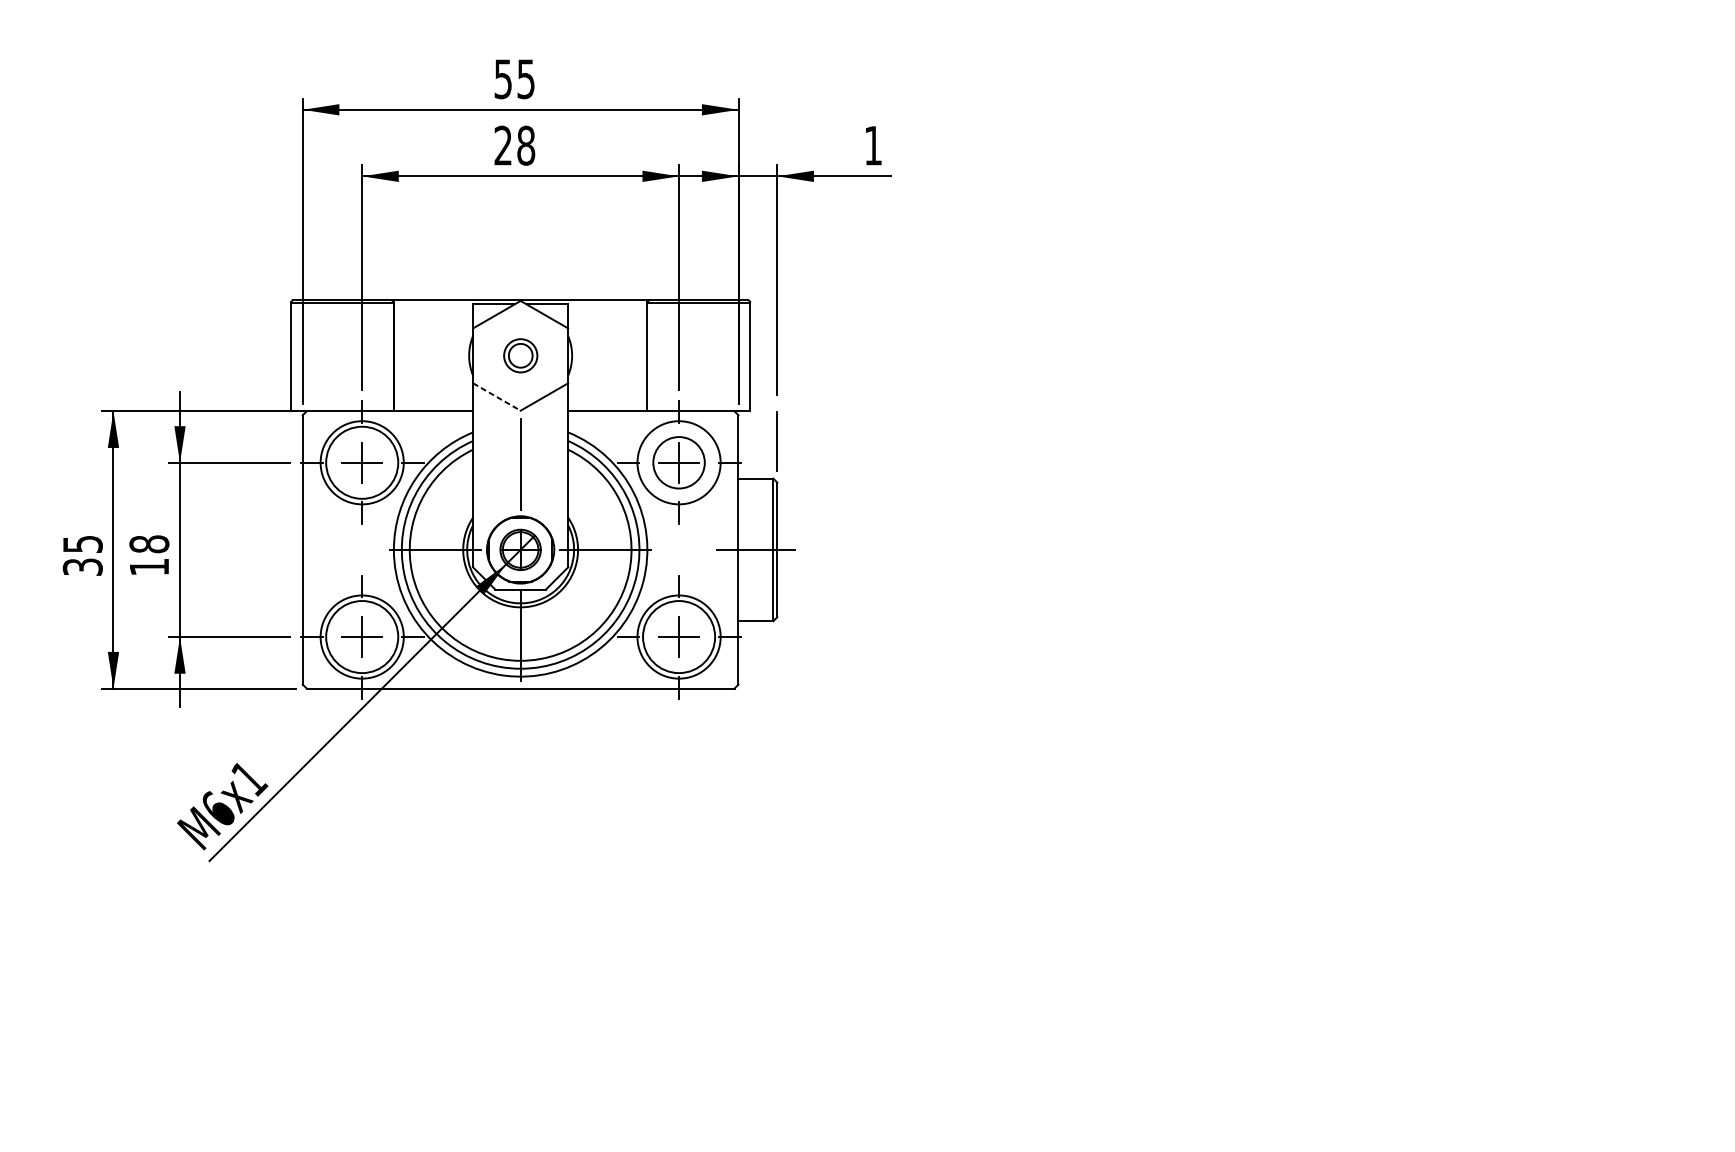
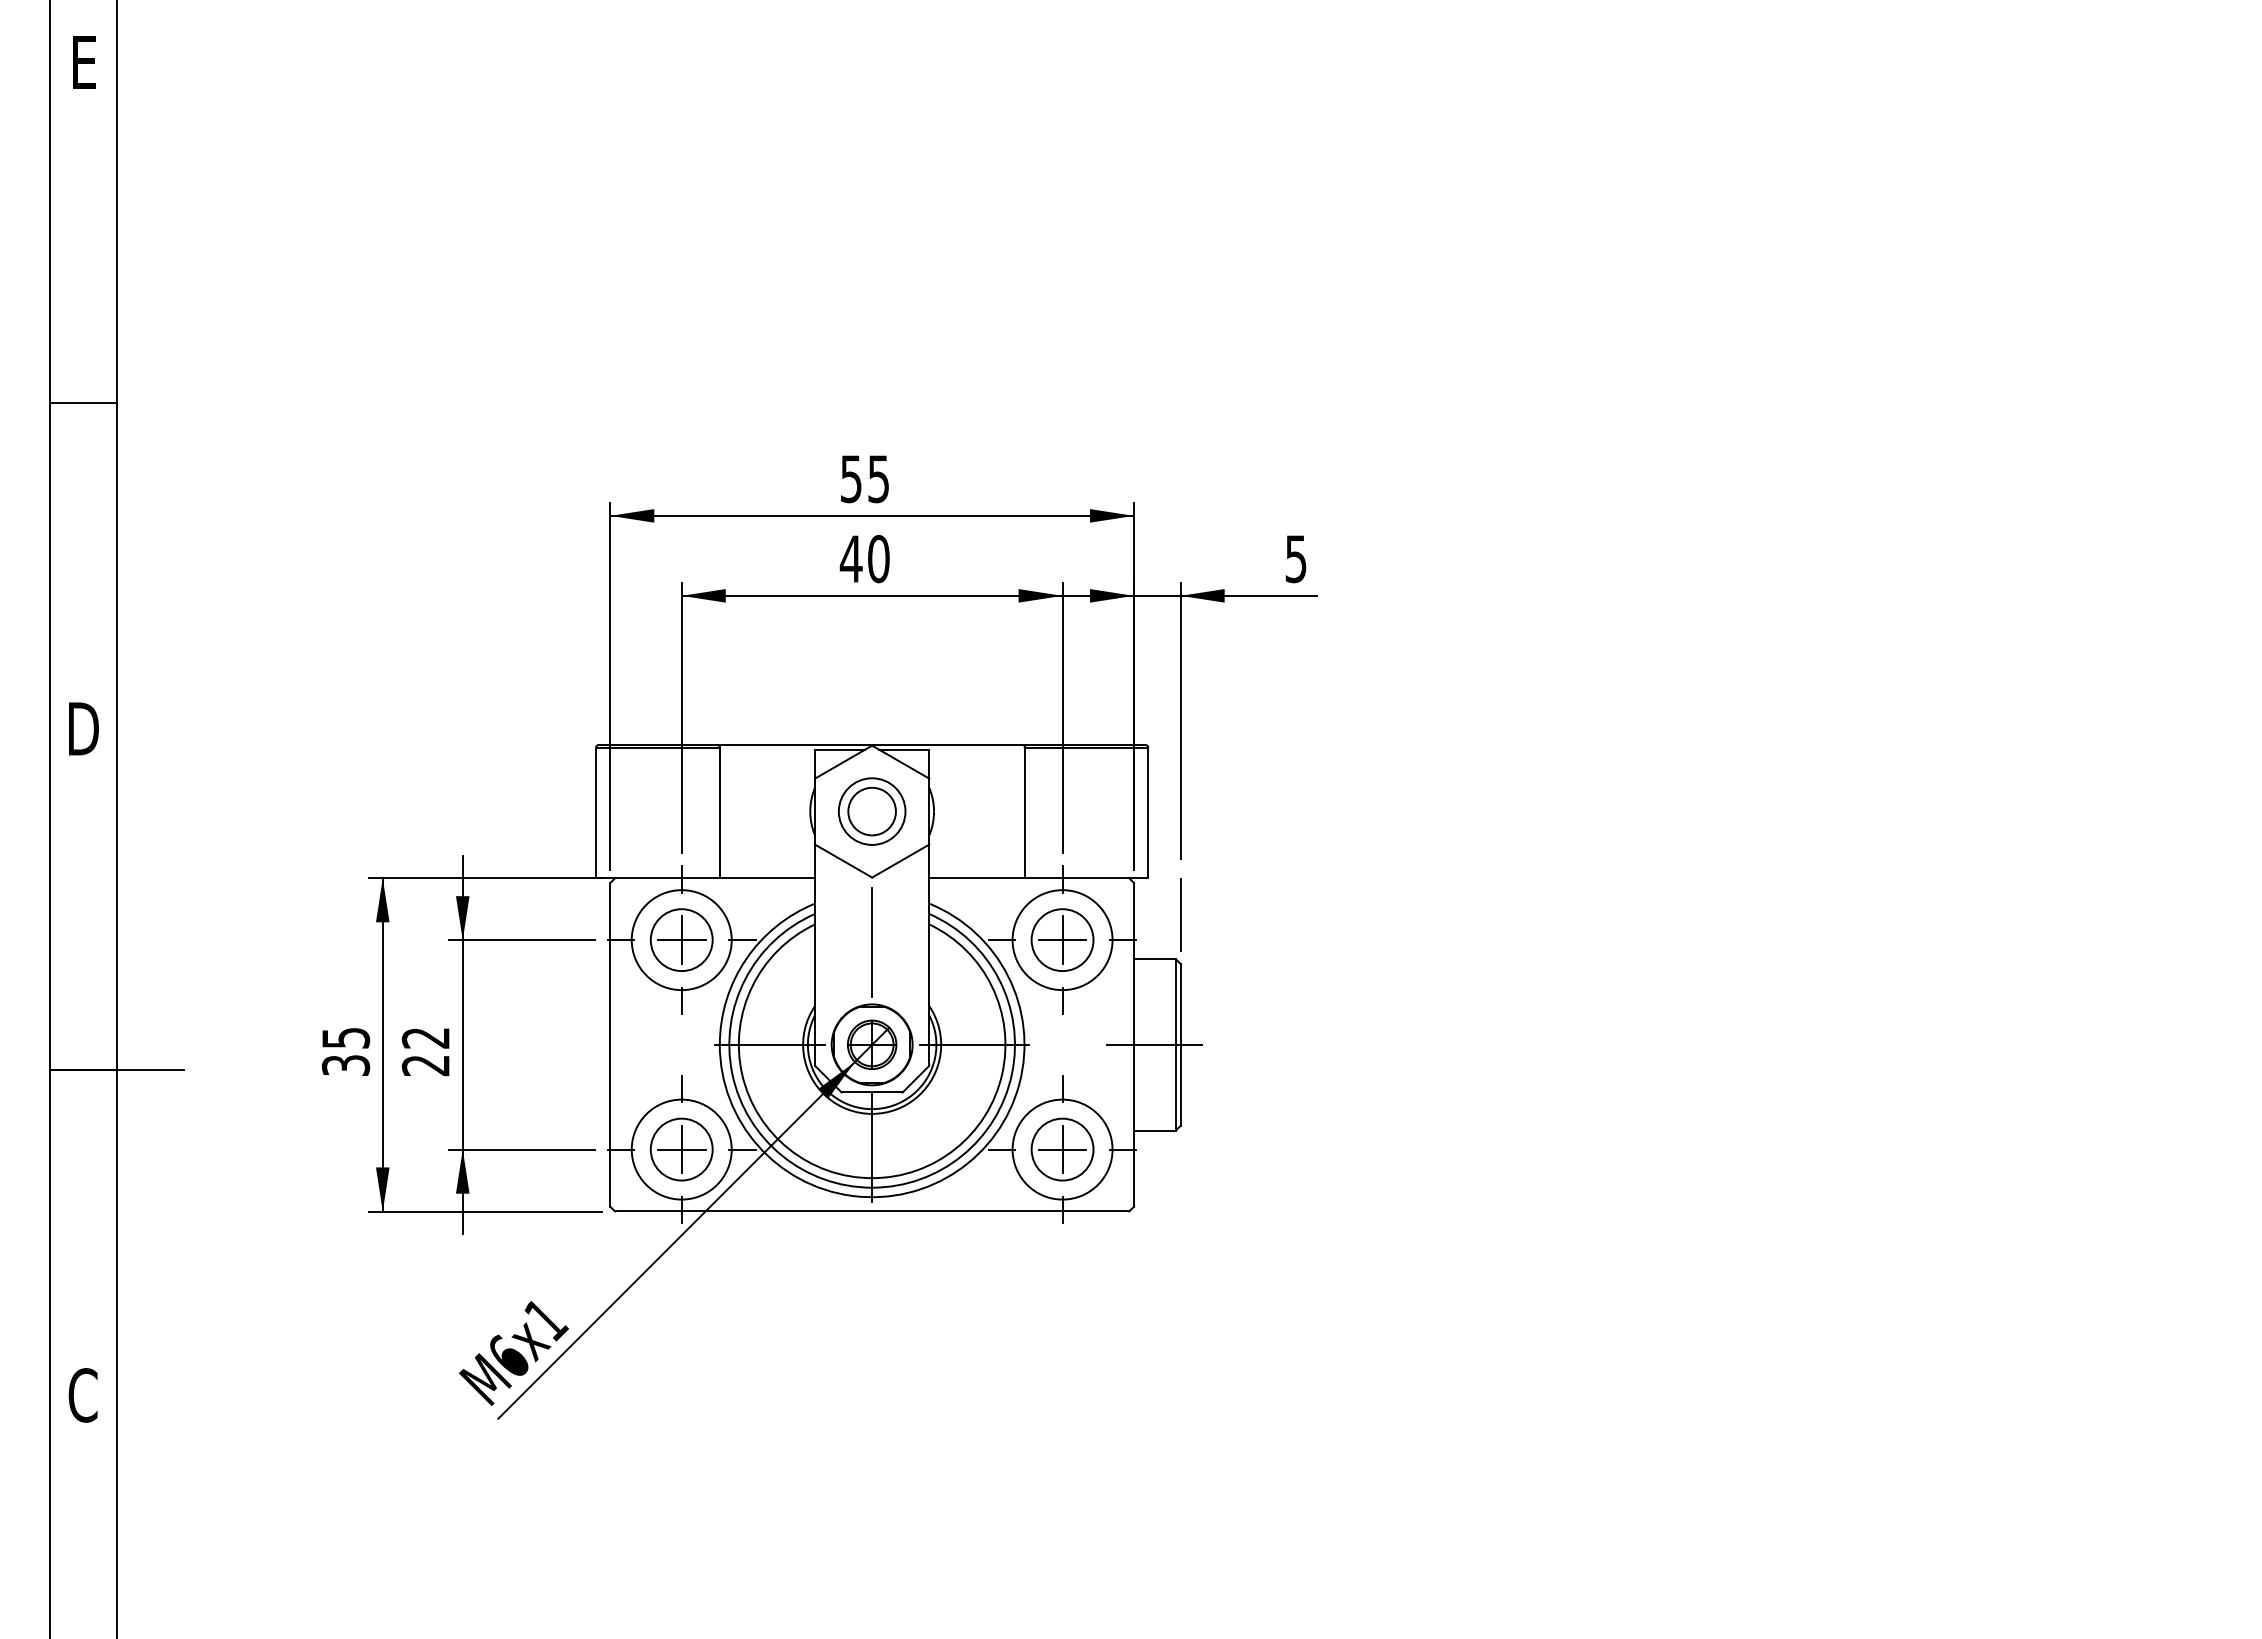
text: (514, 145) -> (864, 558), 28 -> 40
text: (872, 146) -> (1295, 559), 1 -> 5
part: (520, 355) -> (872, 811), size x1.67
line: (496, 397) -> (843, 861), dashed -> solid
circle: (362, 463) -> (681, 940), size x0.71
text: (149, 555) -> (425, 1051), 18 -> 22
circle: (362, 636) -> (681, 1149), size x0.71
circle: (679, 636) -> (1062, 1149), size x0.71

